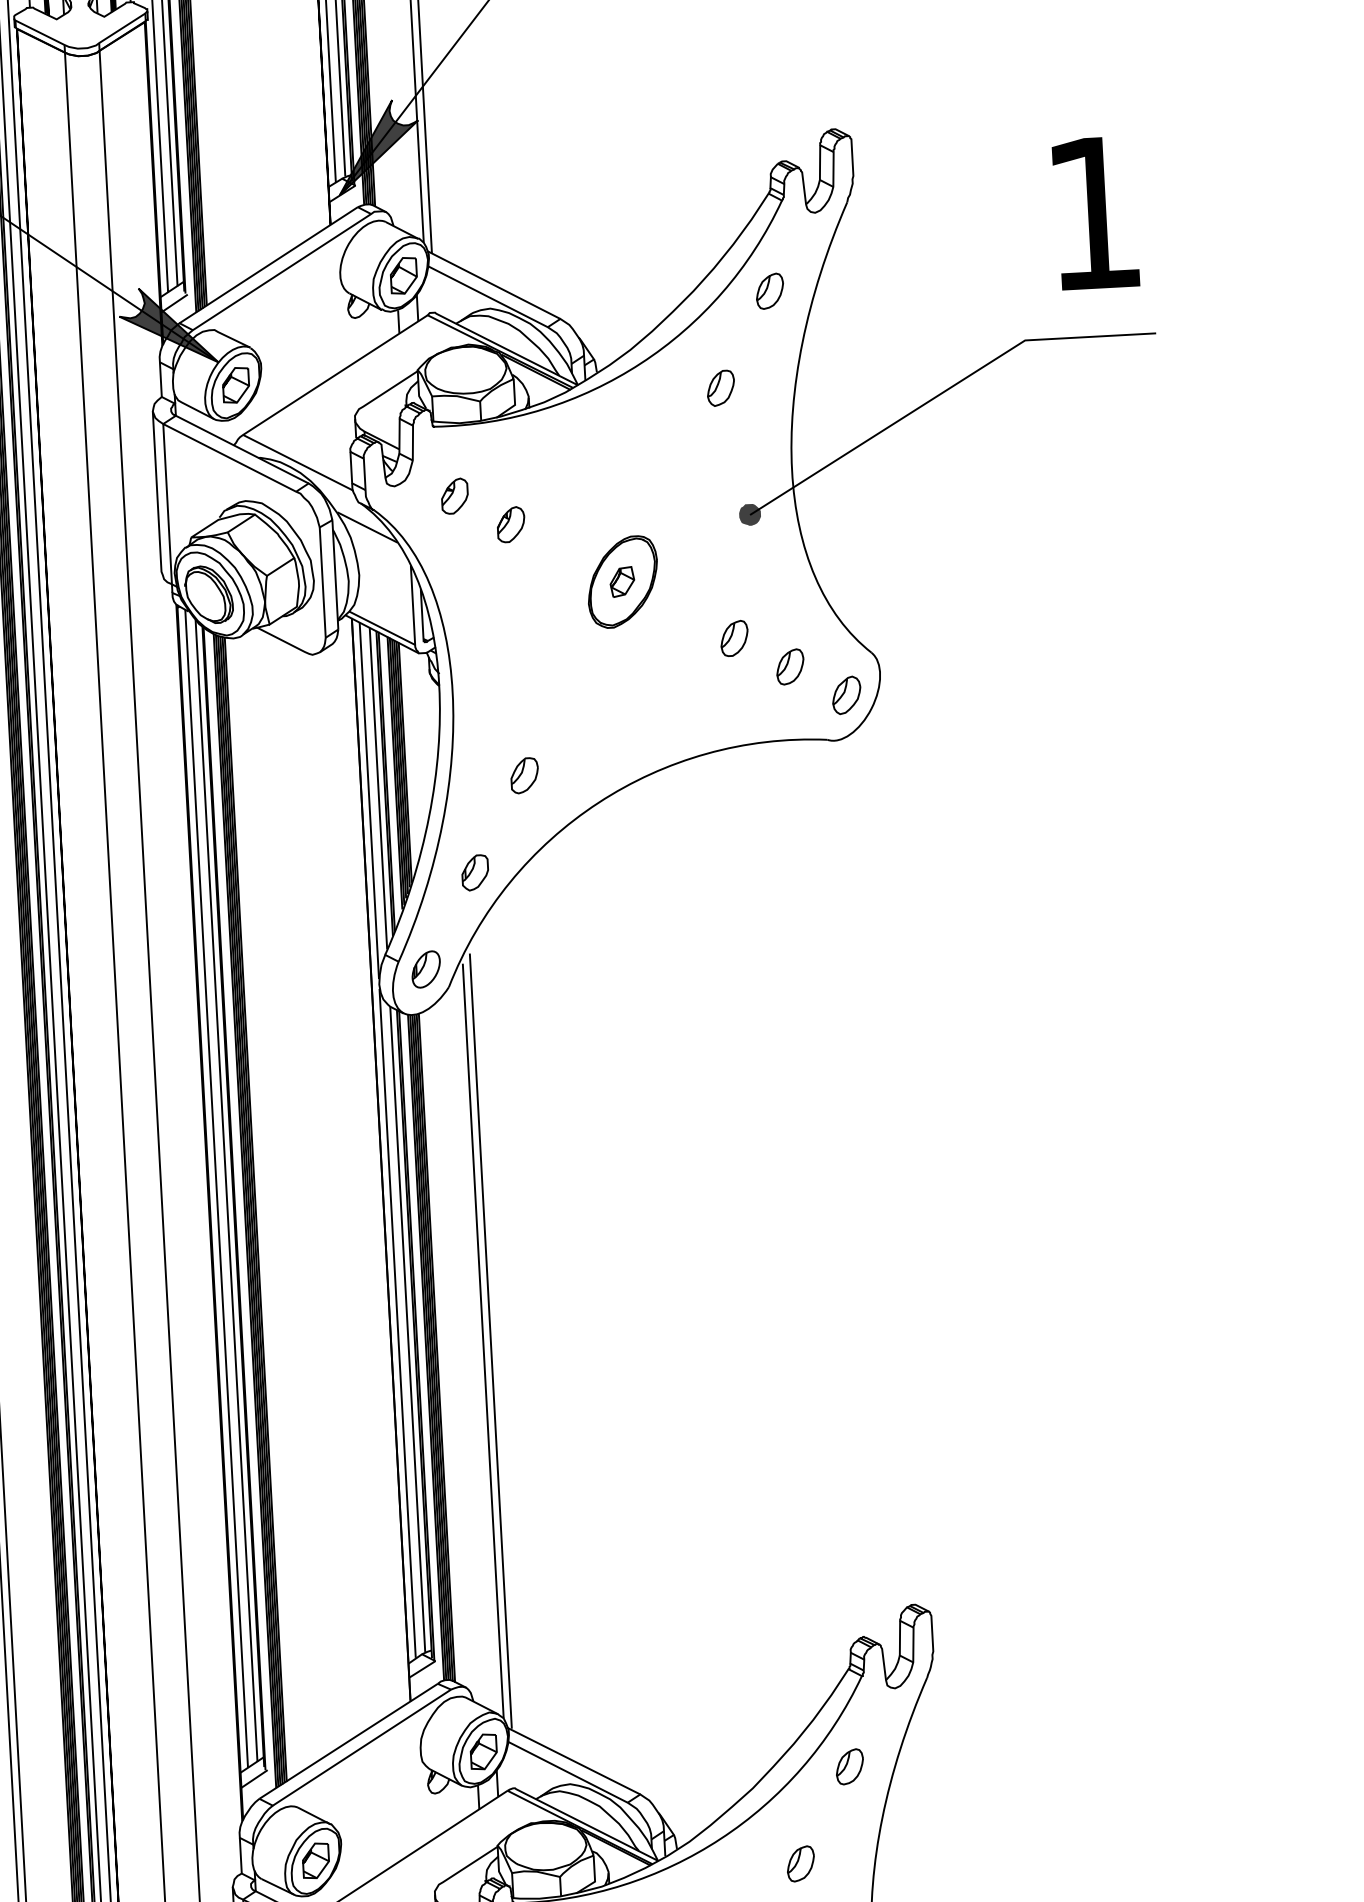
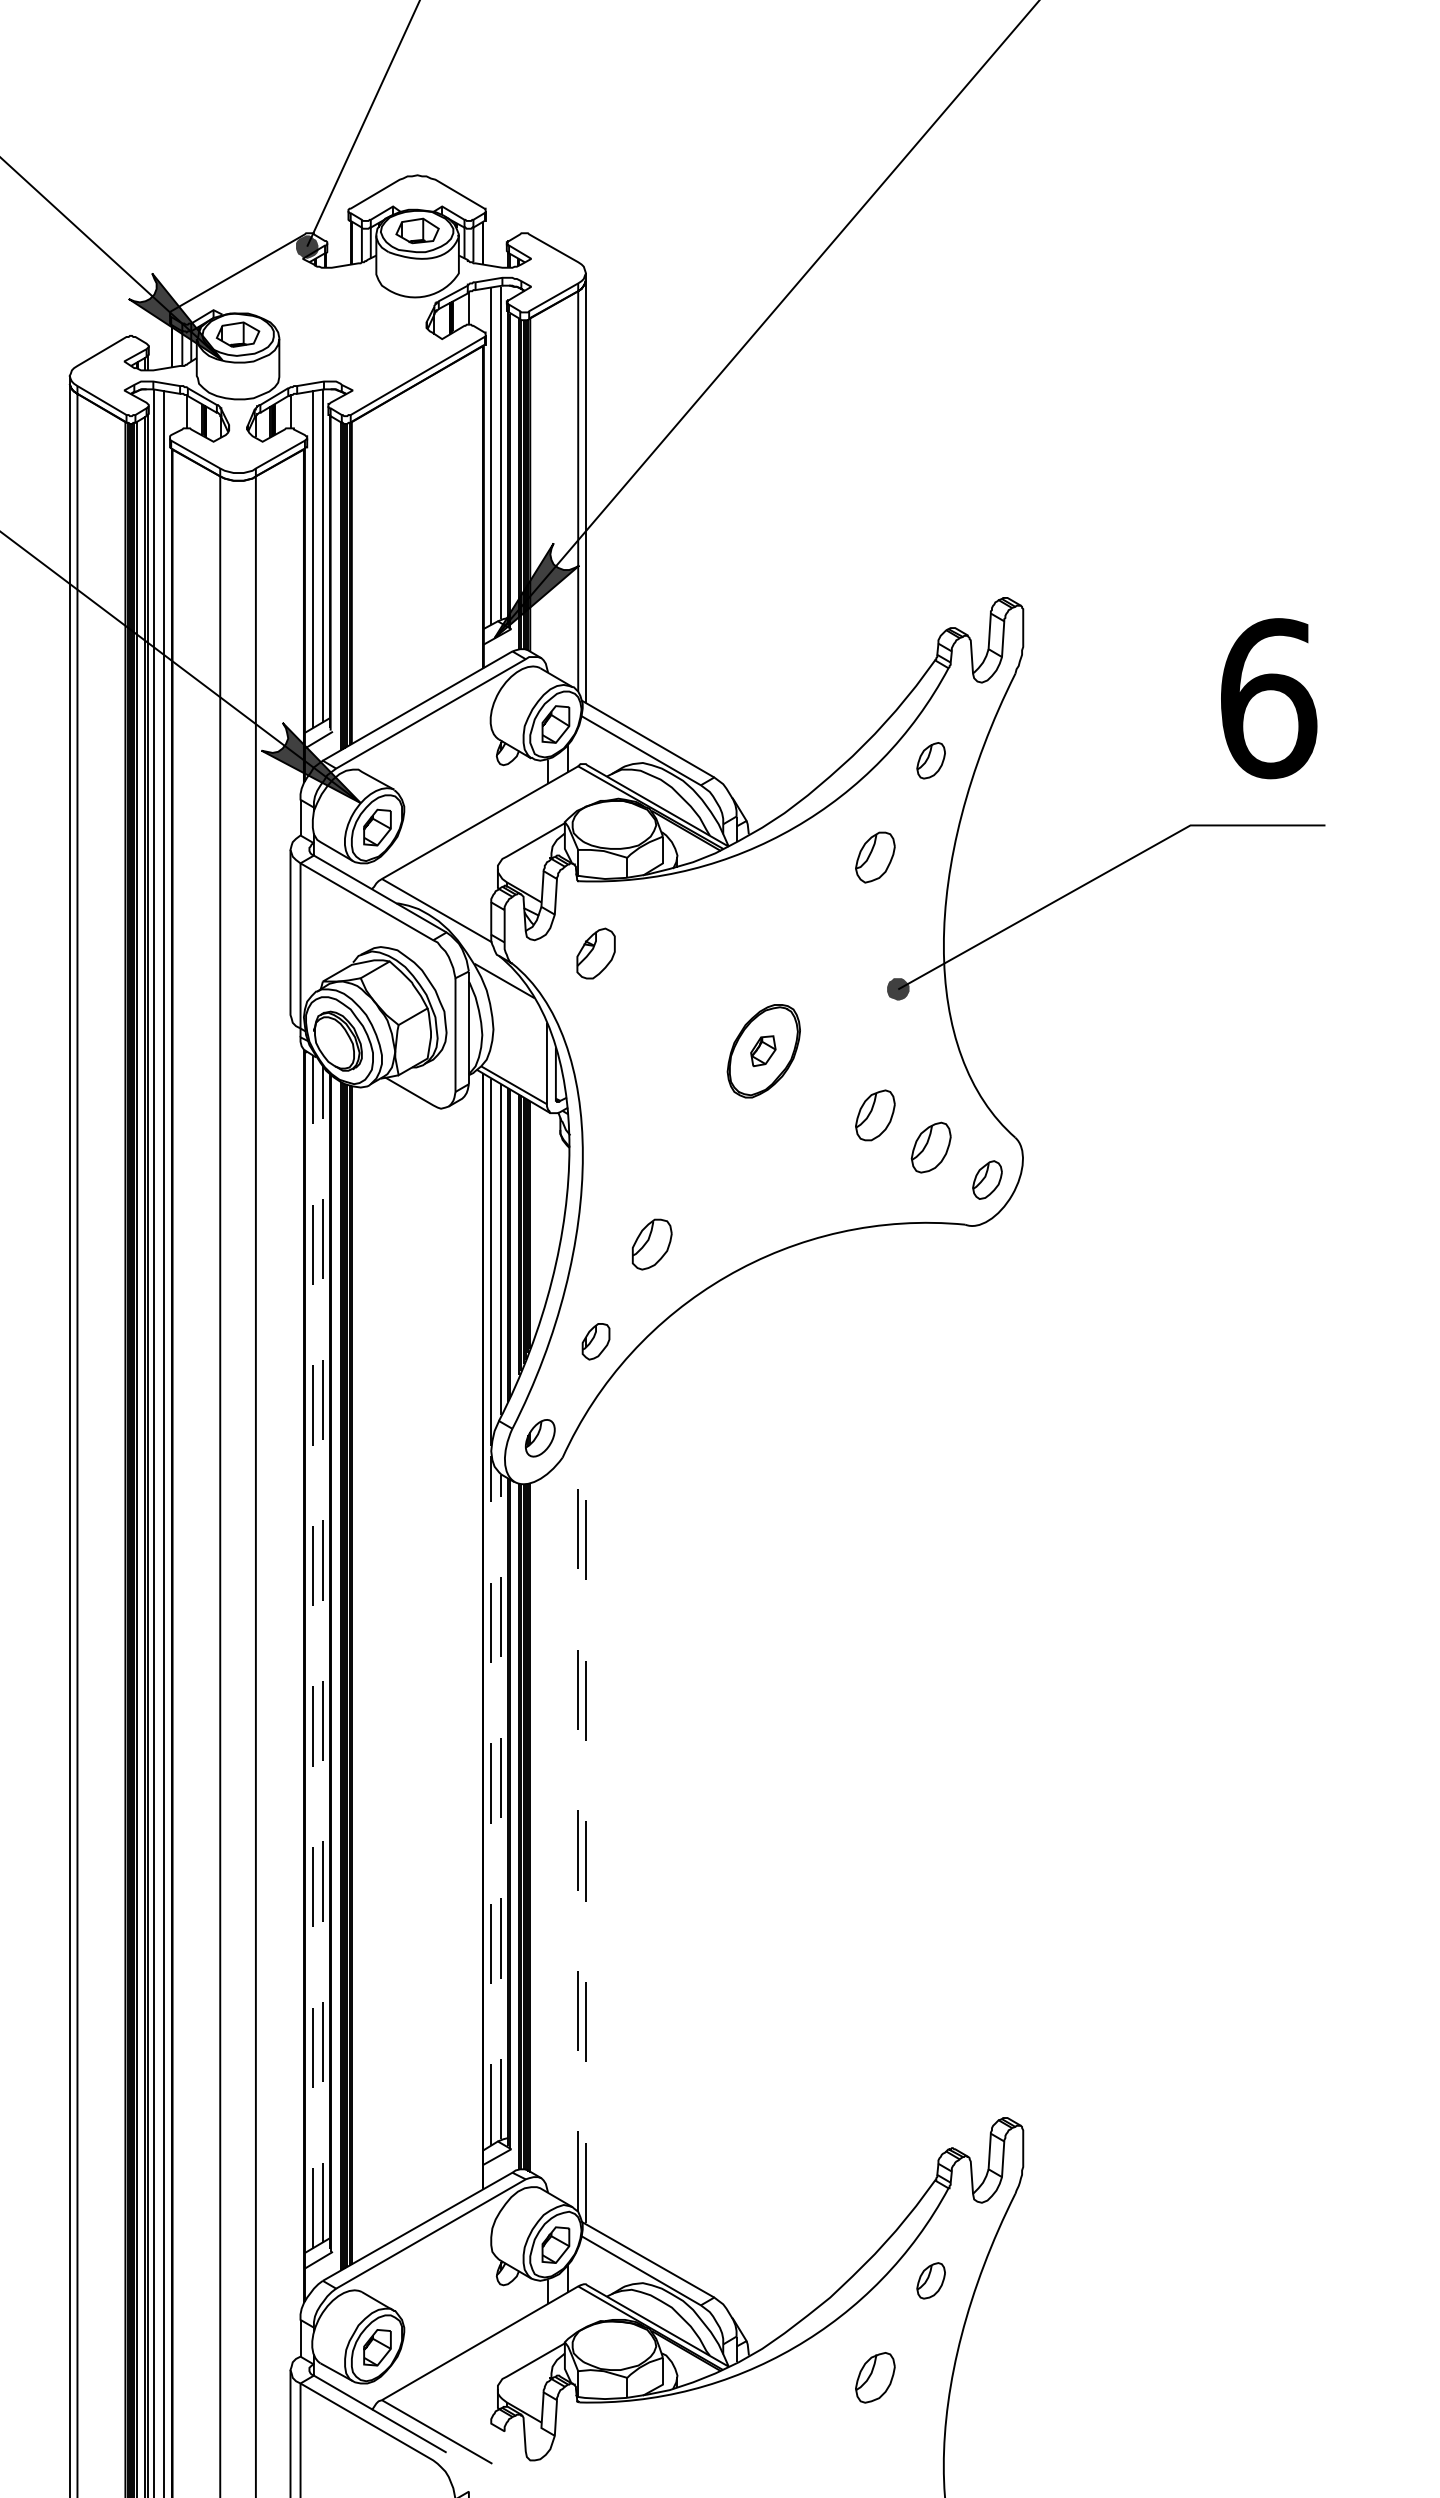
text: (1095, 213) -> (1269, 698), 1 -> 6
part: (721, 388) -> (875, 857), size x1.4
part: (454, 496) -> (595, 953), size x1.4
part: (511, 524) -> (652, 985), removed
part: (734, 638) -> (875, 1115), size x1.4
part: (789, 666) -> (930, 1147), size x1.4
part: (524, 775) -> (652, 1244), size x1.4
line: (216, 1188) -> (312, 1651), solid -> dashed
line: (226, 1190) -> (322, 1654), solid -> dashed
line: (397, 1323) -> (491, 1800), solid -> dashed
line: (407, 1328) -> (501, 1806), solid -> dashed
line: (483, 1341) -> (578, 1823), solid -> dashed
line: (491, 1341) -> (586, 1823), solid -> dashed
part: (800, 1863) -> (875, 2377), size x1.4

